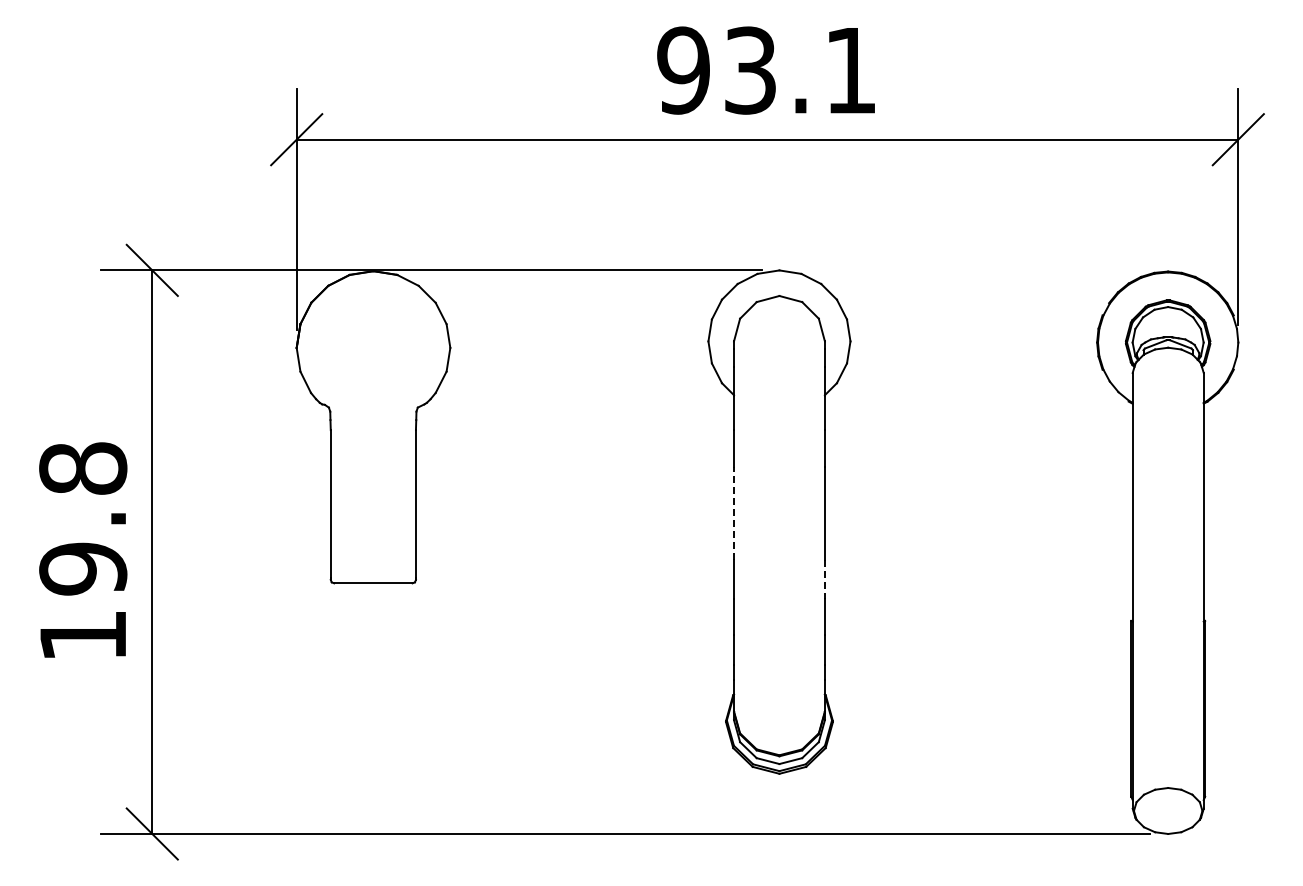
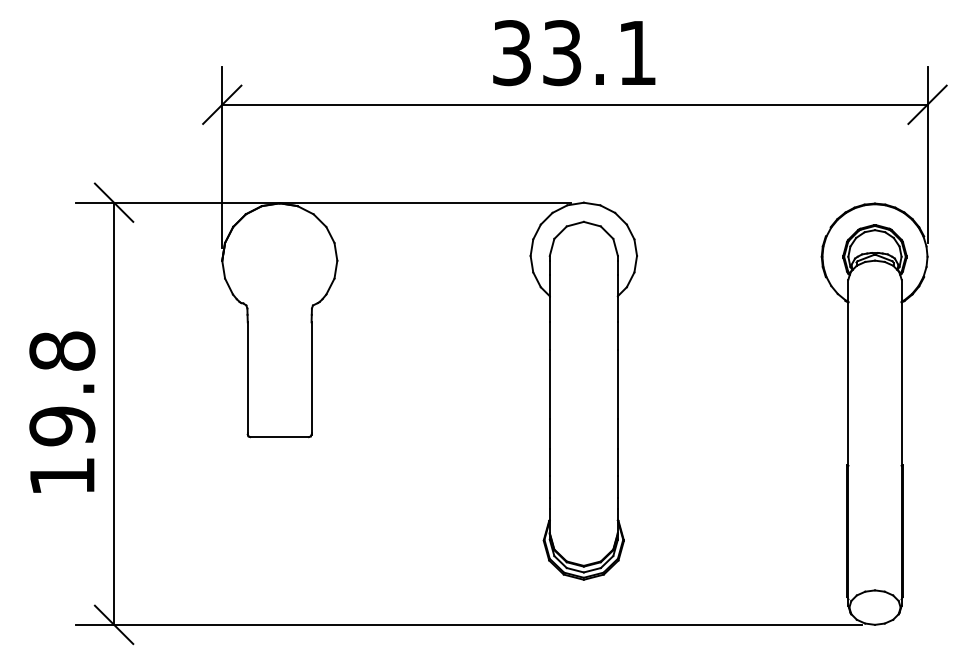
text: (683, 70) -> (511, 52), 93.1 -> 33.1
line: (734, 513) -> (550, 384), dashed -> solid
line: (824, 579) -> (617, 434), dashed -> solid

